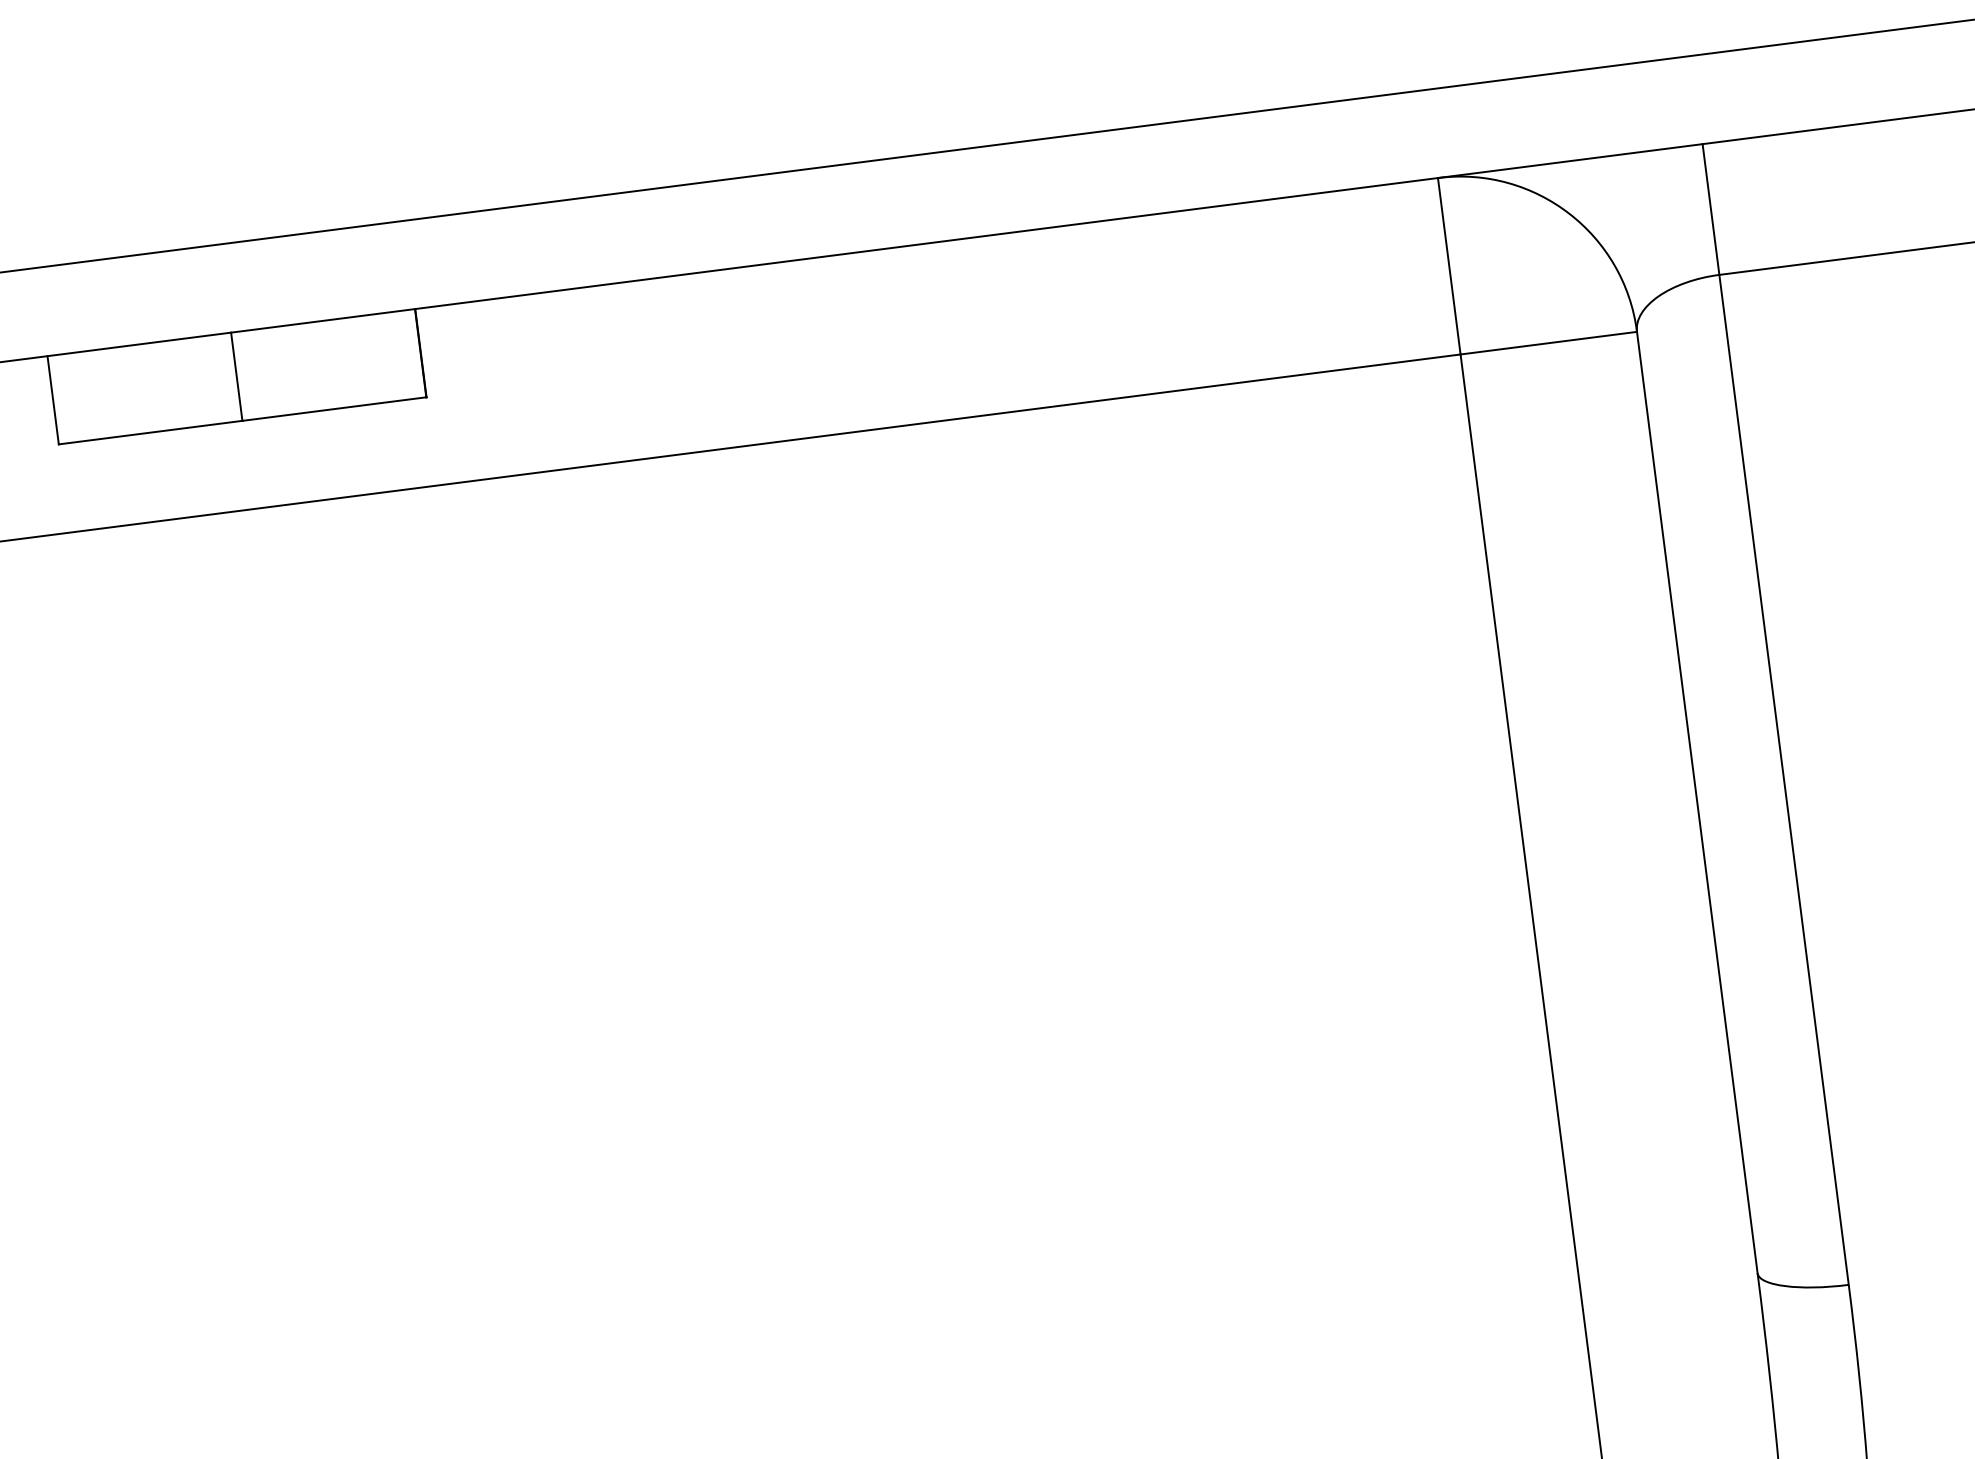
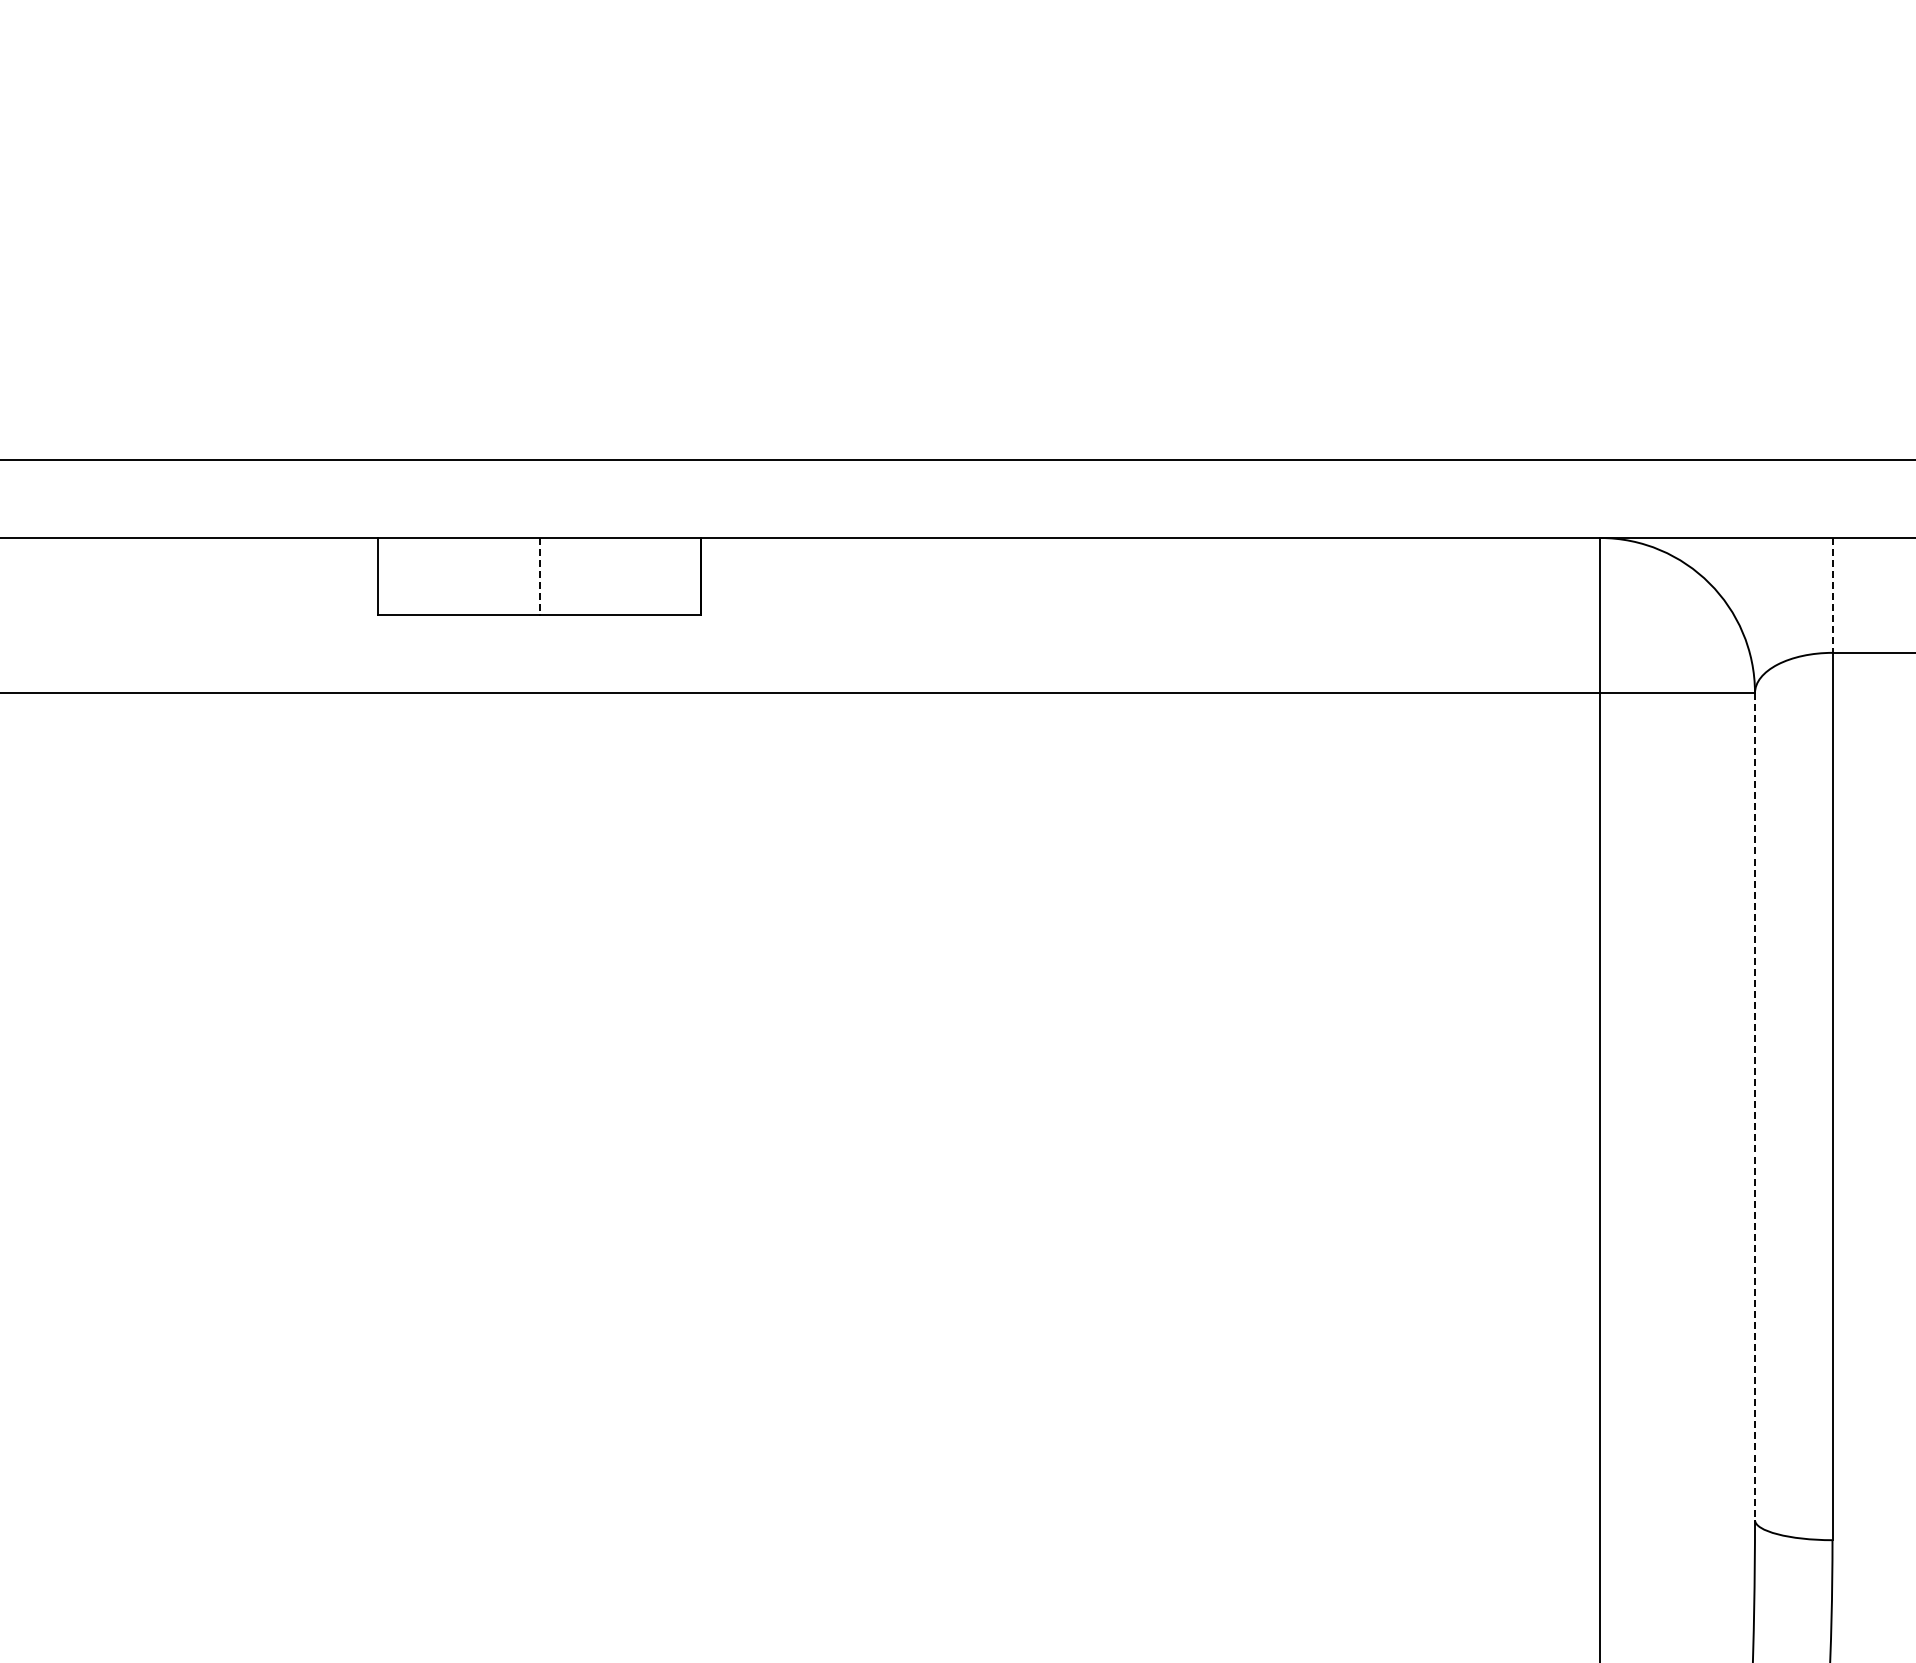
line: (1711, 209) -> (1832, 595), solid -> dashed
line: (236, 376) -> (539, 576), solid -> dashed
line: (1697, 802) -> (1755, 1106), solid -> dashed

